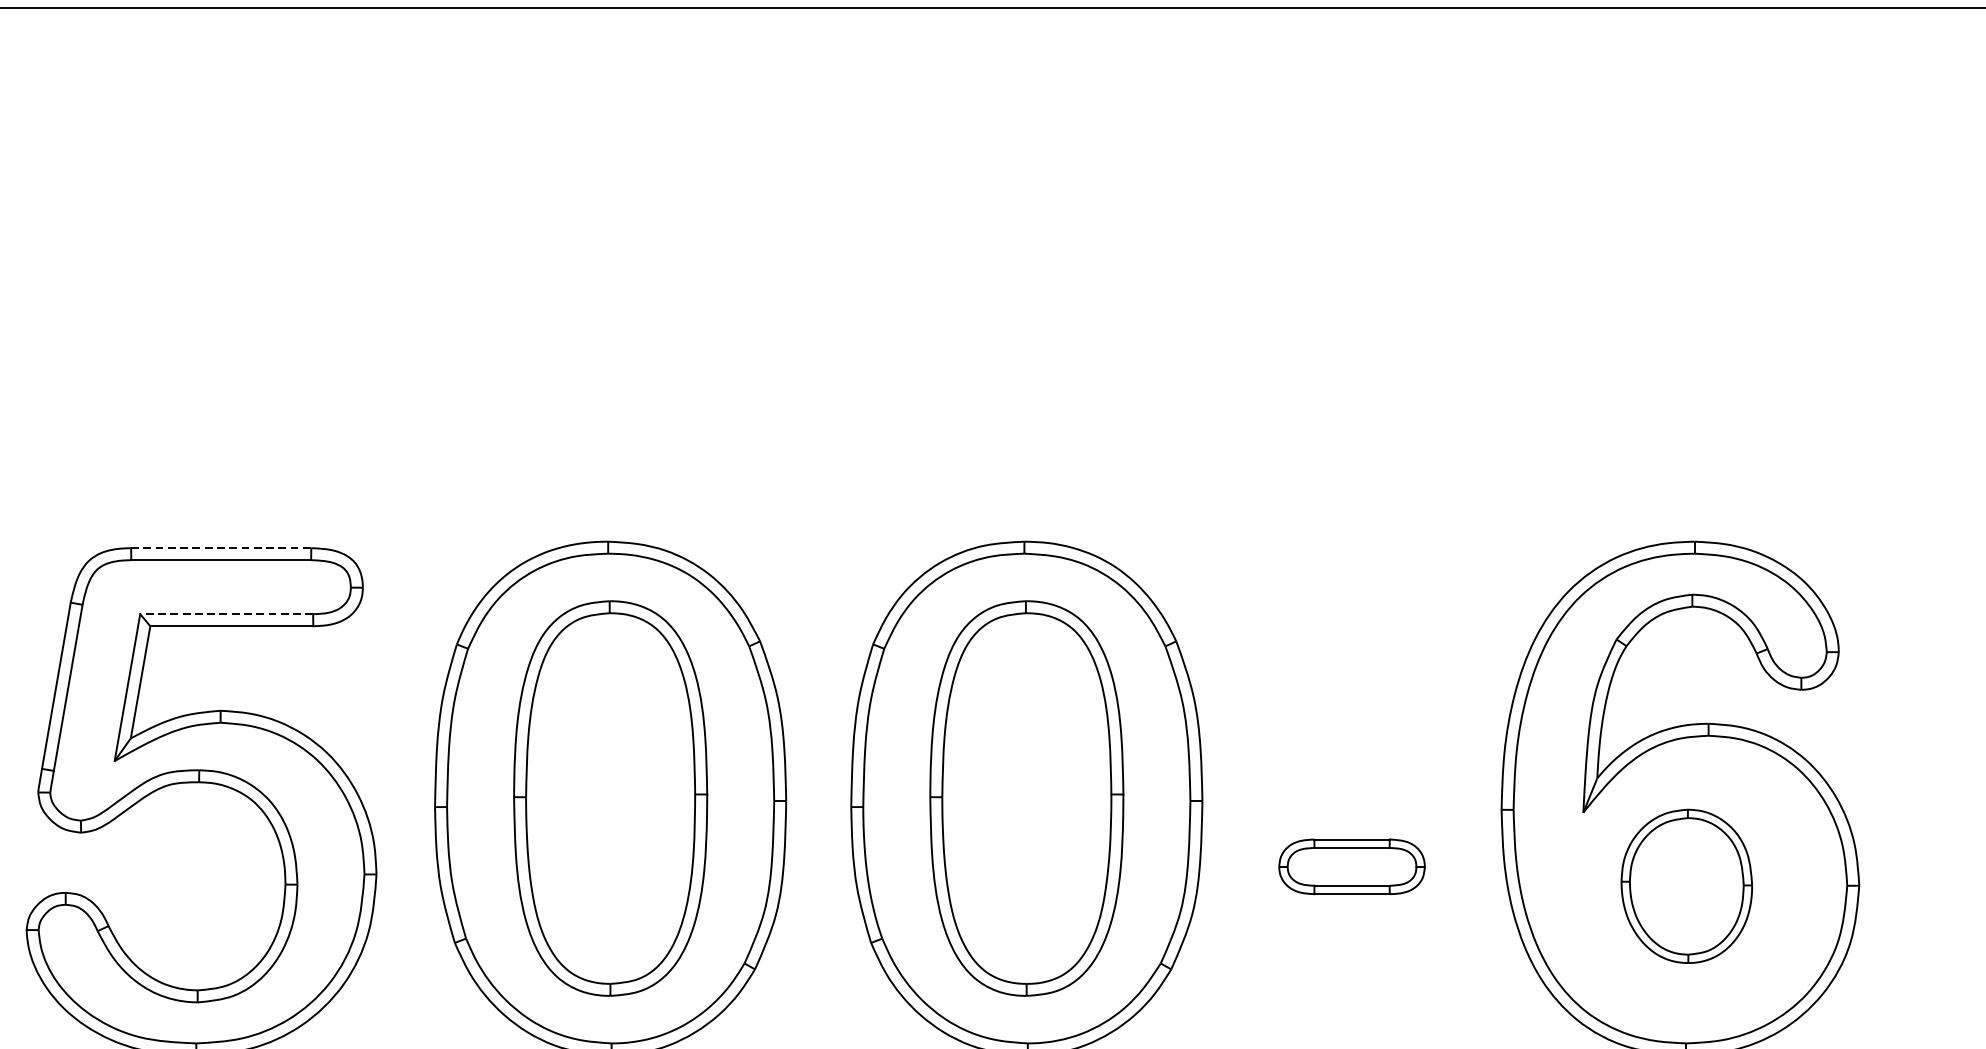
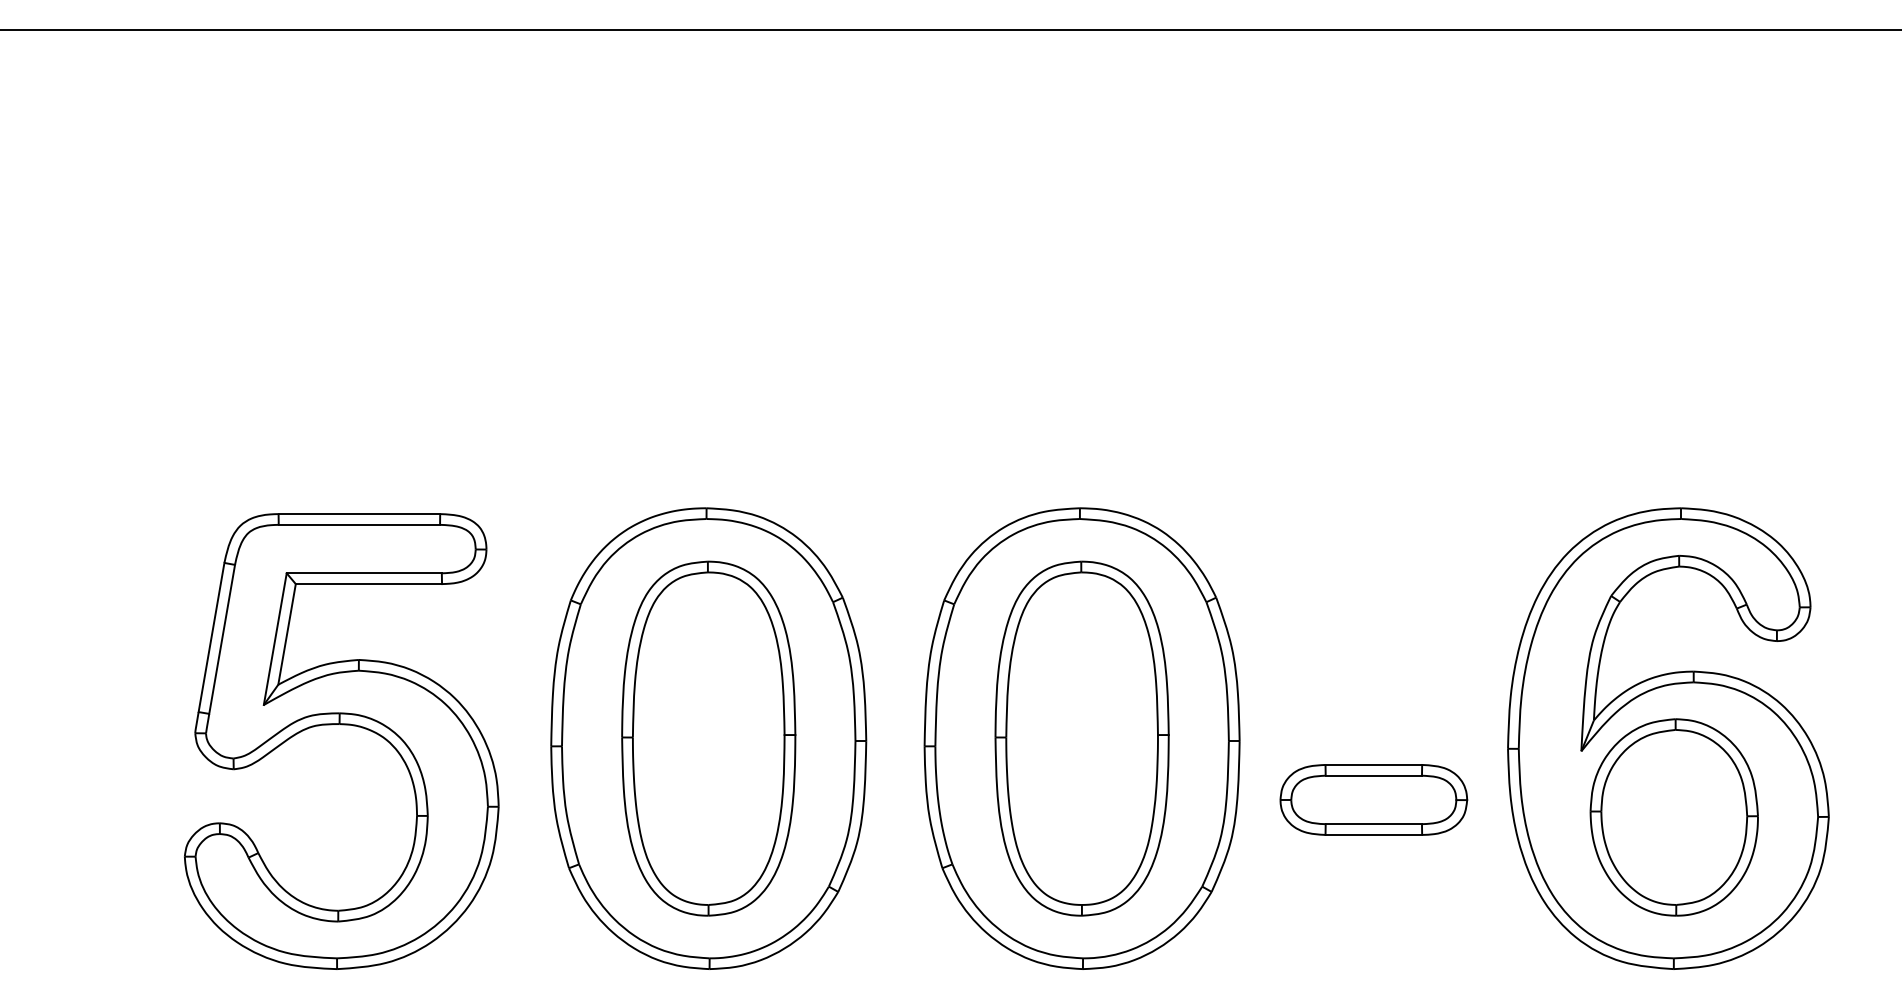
line: (221, 548) -> (359, 514), dashed -> solid
line: (226, 614) -> (364, 573), dashed -> solid
part: (1351, 866) -> (1373, 799), size x1.43
part: (1686, 886) -> (1673, 817), size x1.43

